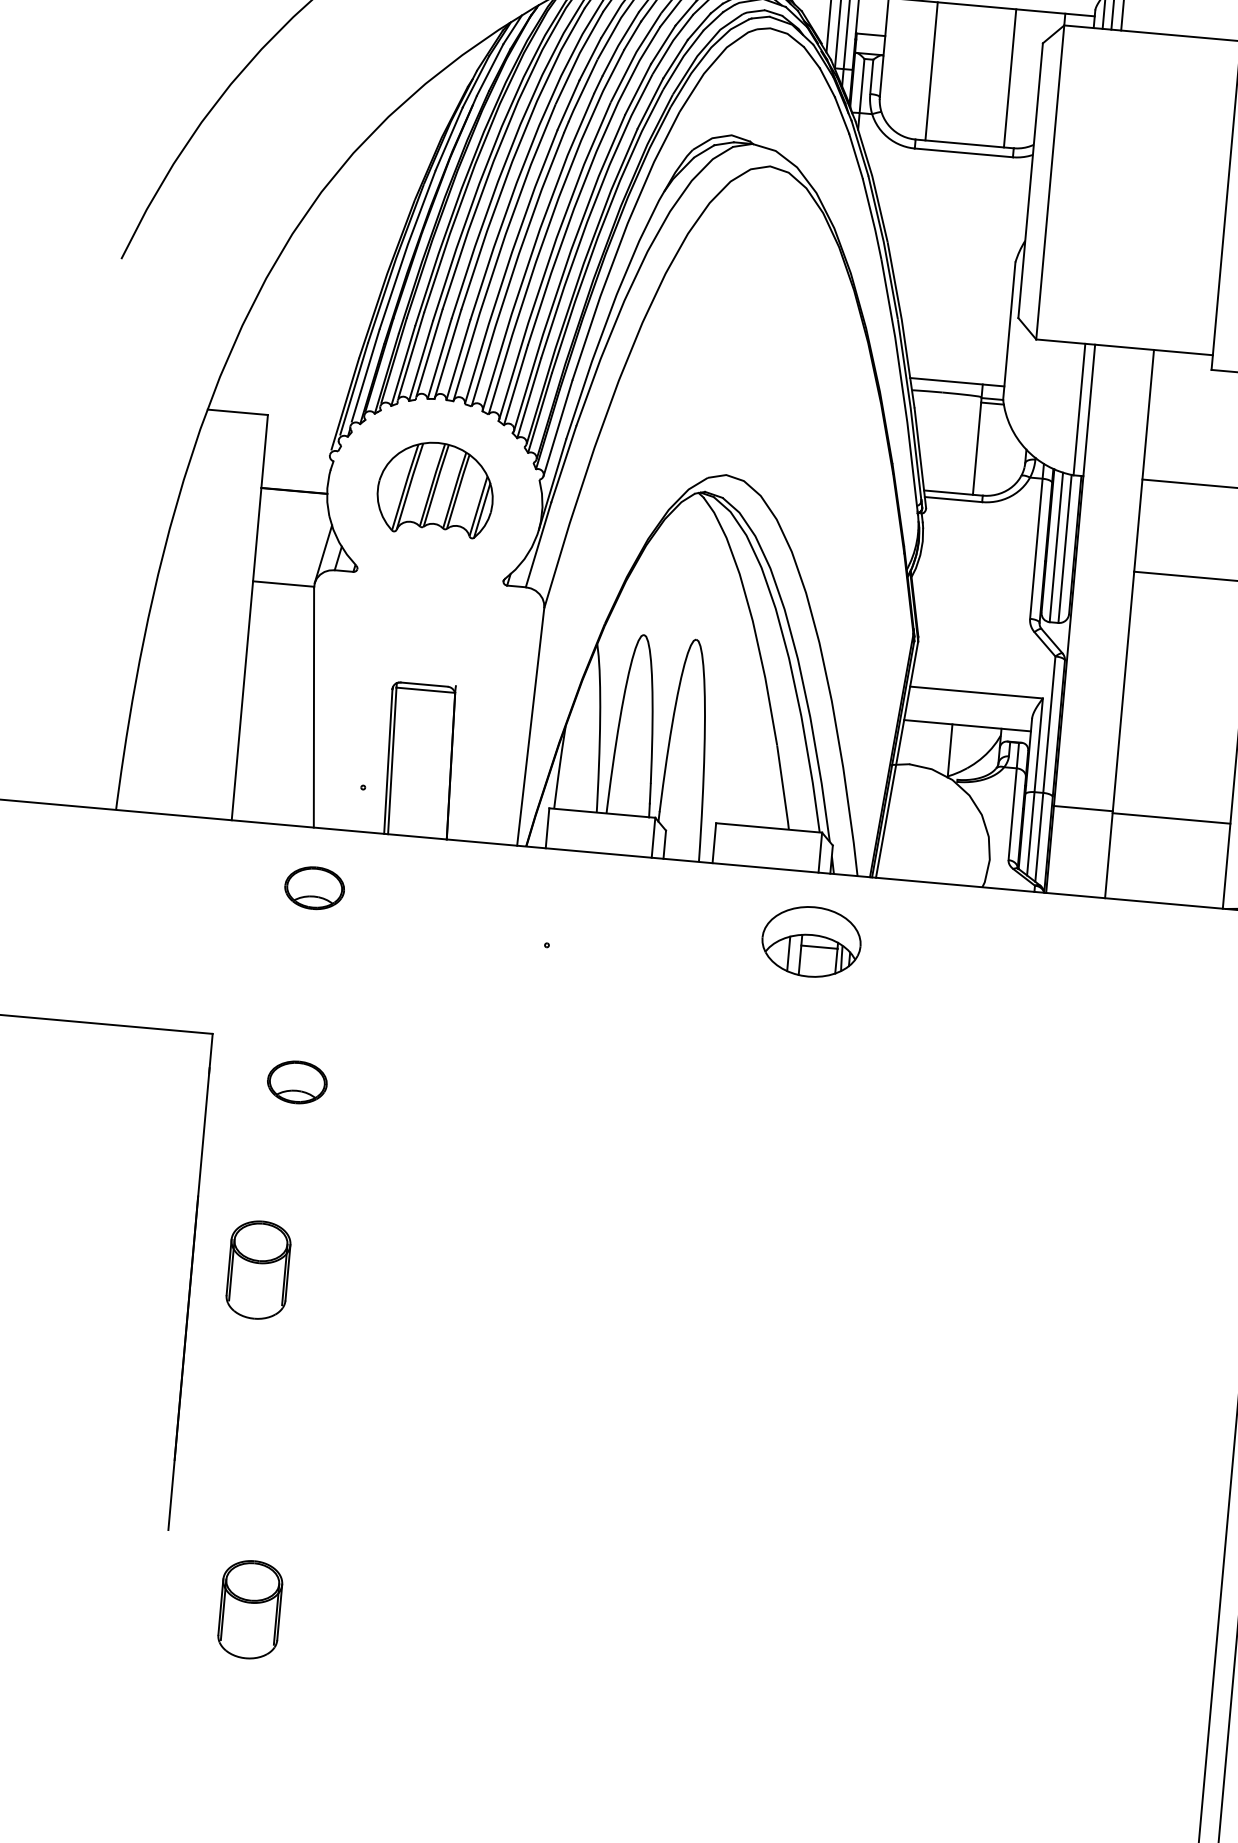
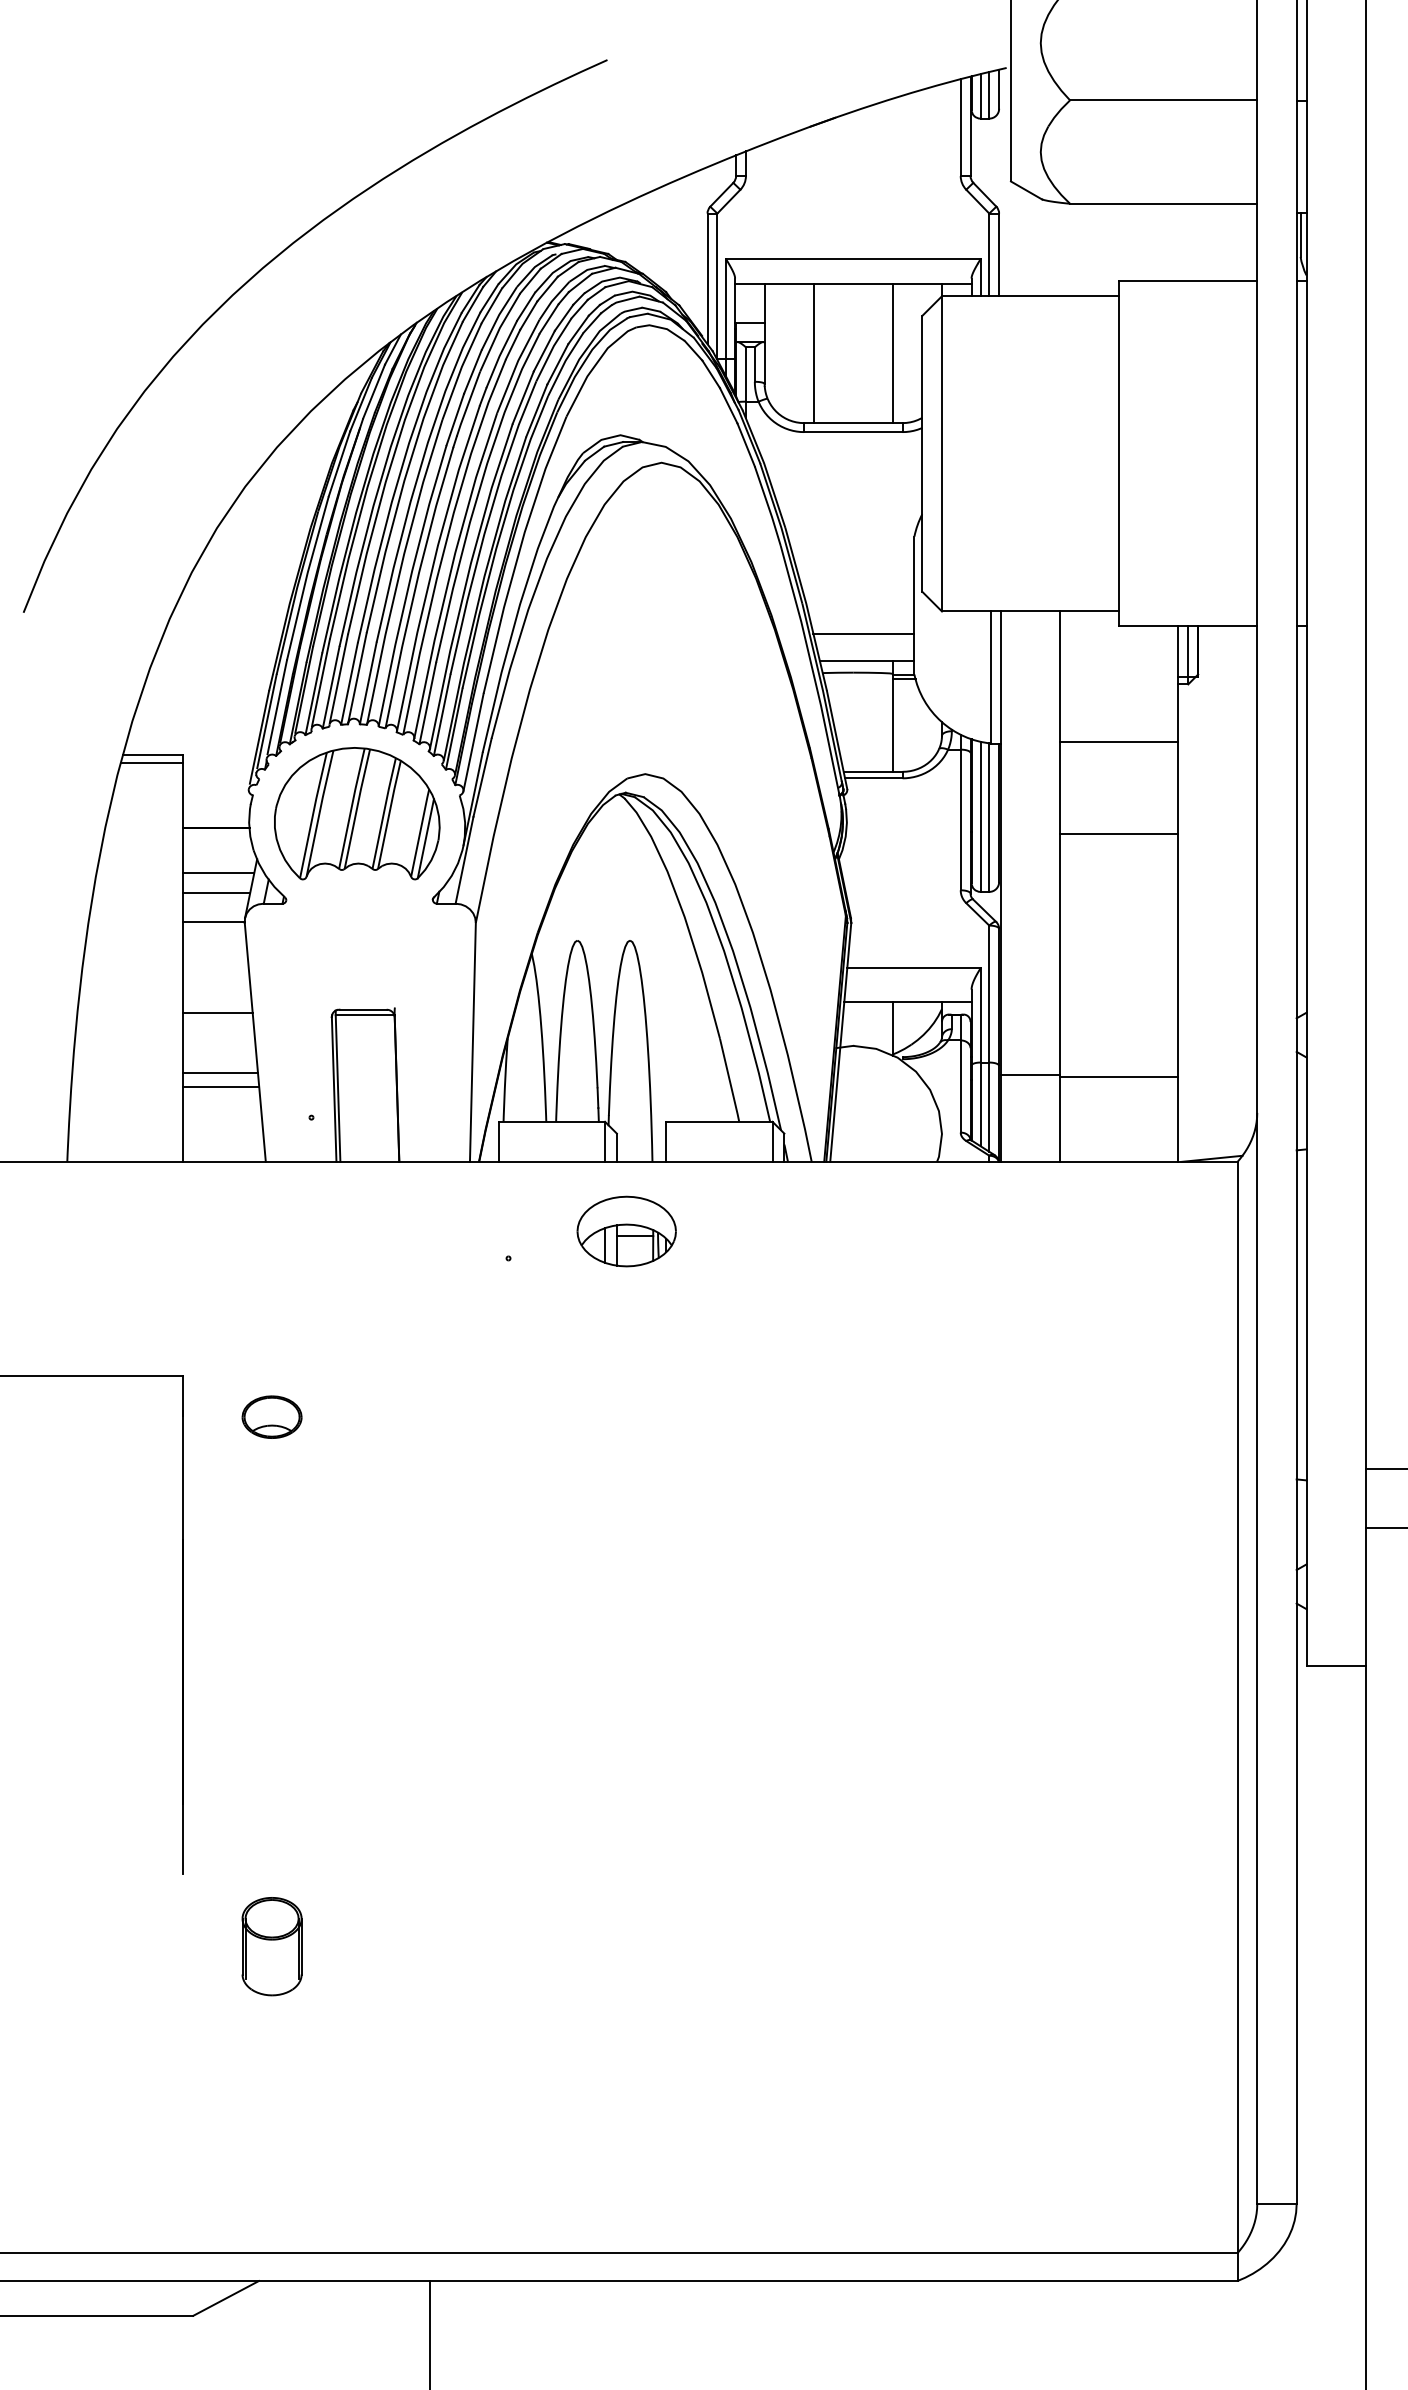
line: (956, 354) -> (863, 633), added
line: (235, 419) -> (151, 762), added
part: (436, 488) -> (357, 813), size x1.43
line: (292, 535) -> (218, 872), added
line: (288, 554) -> (216, 892), added
line: (278, 675) -> (217, 1013), added
line: (276, 734) -> (220, 1072), added
line: (276, 748) -> (221, 1086), added
part: (314, 887) -> (271, 1221), removed
part: (811, 941) -> (626, 1231), moved
part: (257, 1269) -> (249, 1607), removed

